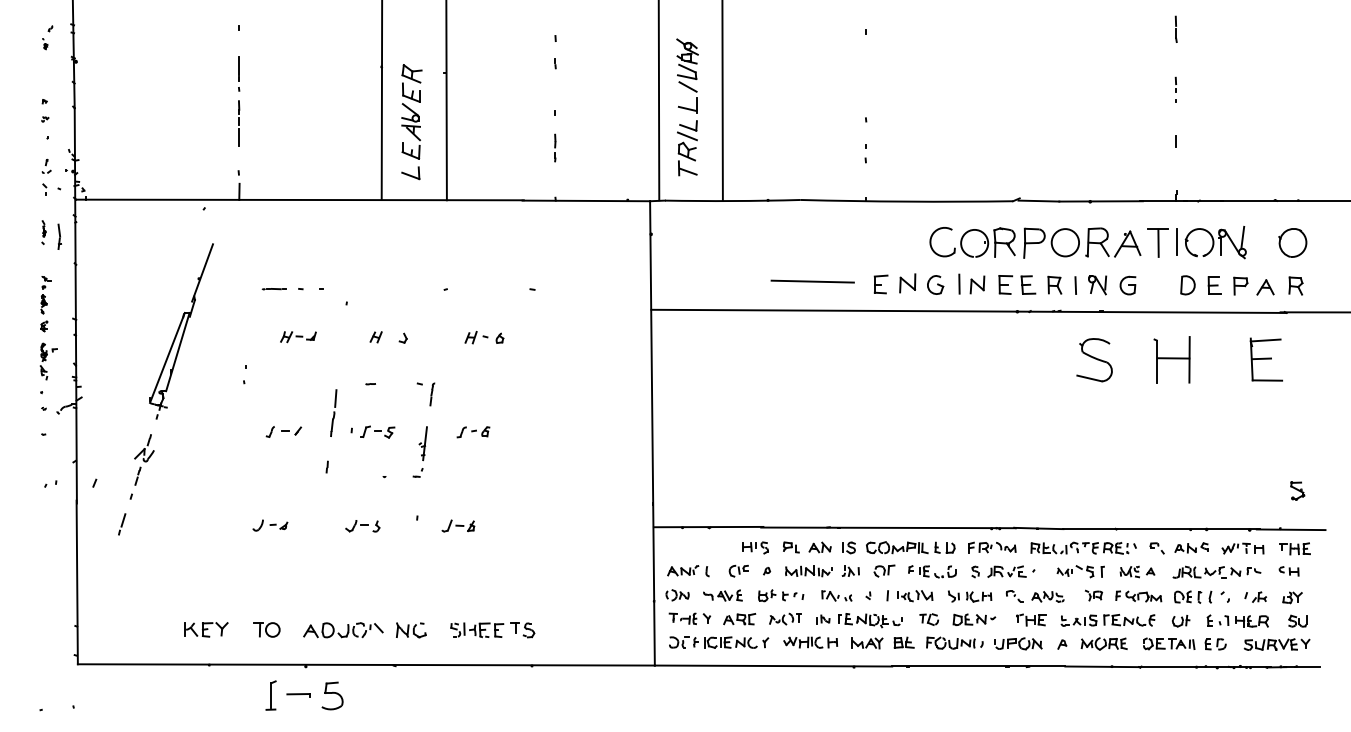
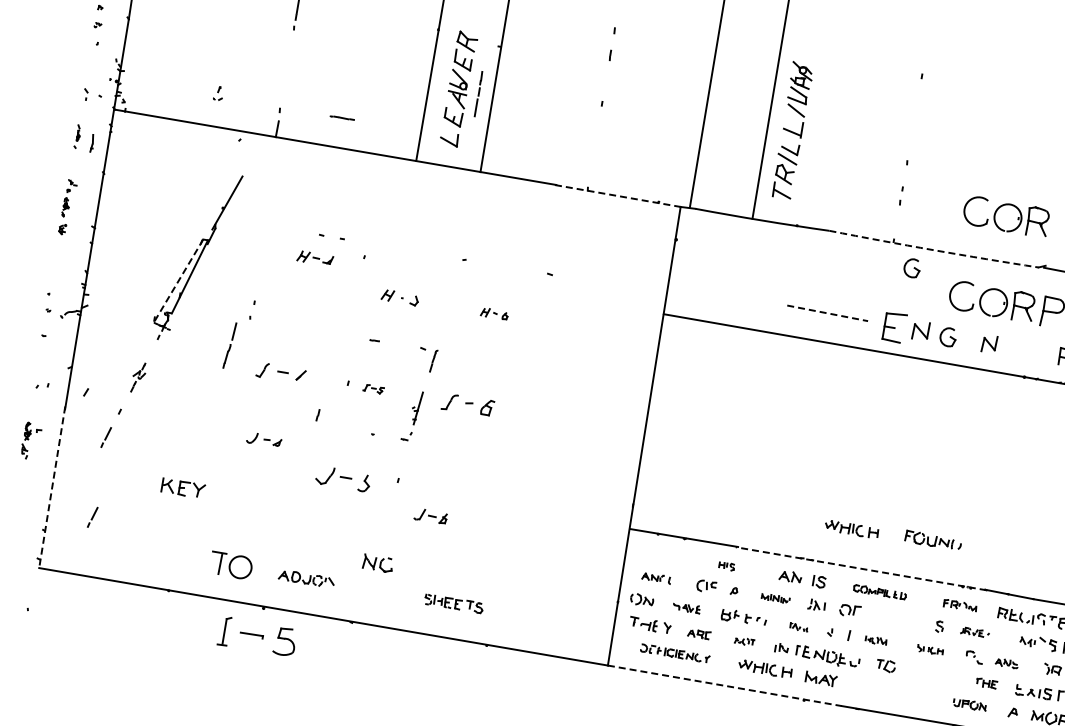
part: (687, 107) -> (792, 130), moved
line: (239, 123) -> (479, 94), moved
line: (555, 147) -> (596, 138), removed
part: (963, 152) -> (997, 211), added
part: (46, 165) -> (218, 92), moved
line: (586, 200) -> (618, 195), solid -> dashed
arc: (906, 201) -> (933, 249), solid -> dashed
part: (888, 222) -> (912, 267), added
part: (59, 236) -> (92, 143), size x0.7
line: (813, 281) -> (828, 313), solid -> dashed
line: (959, 283) -> (972, 339), removed
part: (880, 284) -> (893, 327), size x1.6
part: (1017, 284) -> (1029, 350), removed
line: (273, 289) -> (341, 118), moved
part: (298, 337) -> (315, 259), moved
part: (484, 337) -> (494, 313), size x0.7
line: (167, 358) -> (178, 281), solid -> dashed
part: (48, 361) -> (30, 441), moved
part: (333, 412) -> (229, 344), moved
part: (283, 431) -> (280, 372), size x1.4
part: (377, 431) -> (373, 388), size x0.6
part: (473, 432) -> (467, 405), size x1.6
part: (144, 459) -> (139, 377), size x0.6
part: (872, 490) -> (851, 529), added
part: (270, 525) -> (264, 440), moved
part: (458, 525) -> (431, 515), moved
part: (362, 526) -> (342, 479), size x1.6
line: (887, 527) -> (860, 568), solid -> dashed
part: (755, 547) -> (726, 565), size x0.6
part: (791, 547) -> (762, 571), removed
part: (910, 547) -> (879, 591), size x0.6
part: (992, 547) -> (960, 605), size x0.7
part: (688, 571) -> (656, 578), size x0.7
part: (808, 571) -> (775, 598), size x0.6
part: (932, 571) -> (897, 619), removed
part: (1011, 571) -> (975, 632), size x0.6
line: (77, 582) -> (52, 487), solid -> dashed
part: (722, 595) -> (686, 607), size x0.7
part: (836, 595) -> (798, 626), size x0.6
part: (915, 596) -> (876, 640), size x0.6
part: (970, 596) -> (930, 650), size x0.6
part: (1047, 596) -> (1006, 662), size x0.7
line: (122, 605) -> (93, 517), added
part: (785, 618) -> (744, 640), size x0.6
part: (739, 619) -> (699, 634), size x0.7
part: (974, 619) -> (930, 673), removed
part: (1031, 619) -> (986, 682), size x0.7
part: (206, 629) -> (183, 488), moved
part: (266, 629) -> (231, 565), size x1.6
part: (343, 630) -> (306, 579), size x0.7
part: (411, 630) -> (378, 563), moved
part: (492, 630) -> (453, 603), size x0.7
part: (719, 642) -> (675, 653), size x0.7
part: (903, 642) -> (856, 684), removed
part: (954, 642) -> (933, 539), moved
part: (1018, 643) -> (970, 704), size x0.7
line: (773, 666) -> (724, 686), solid -> dashed

